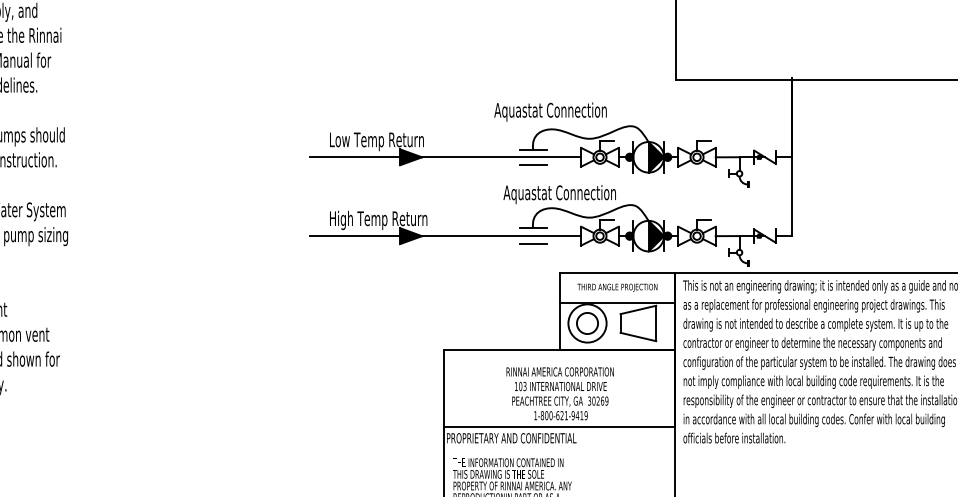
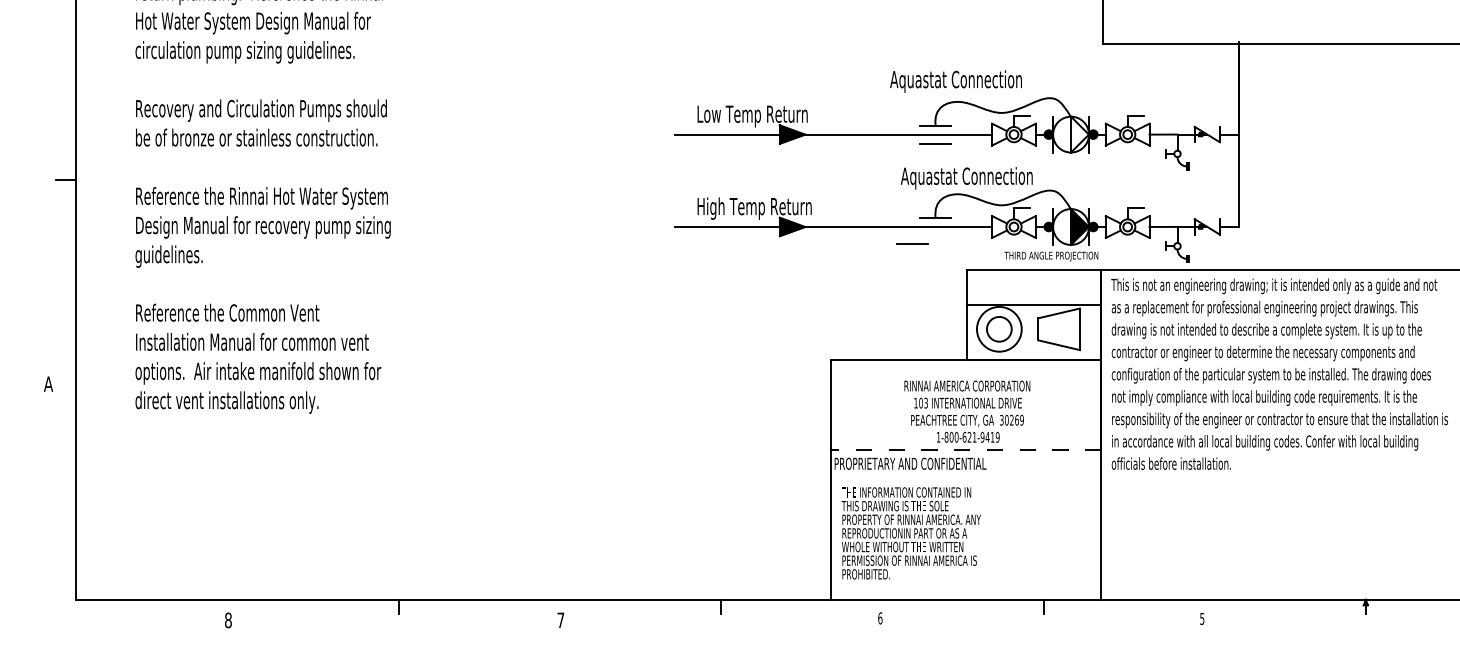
fill: (655, 157) -> (1079, 134), removed
line: (533, 243) -> (912, 243), moved
text: (617, 287) -> (1051, 256), moved
line: (558, 426) -> (965, 450), solid -> dashed

